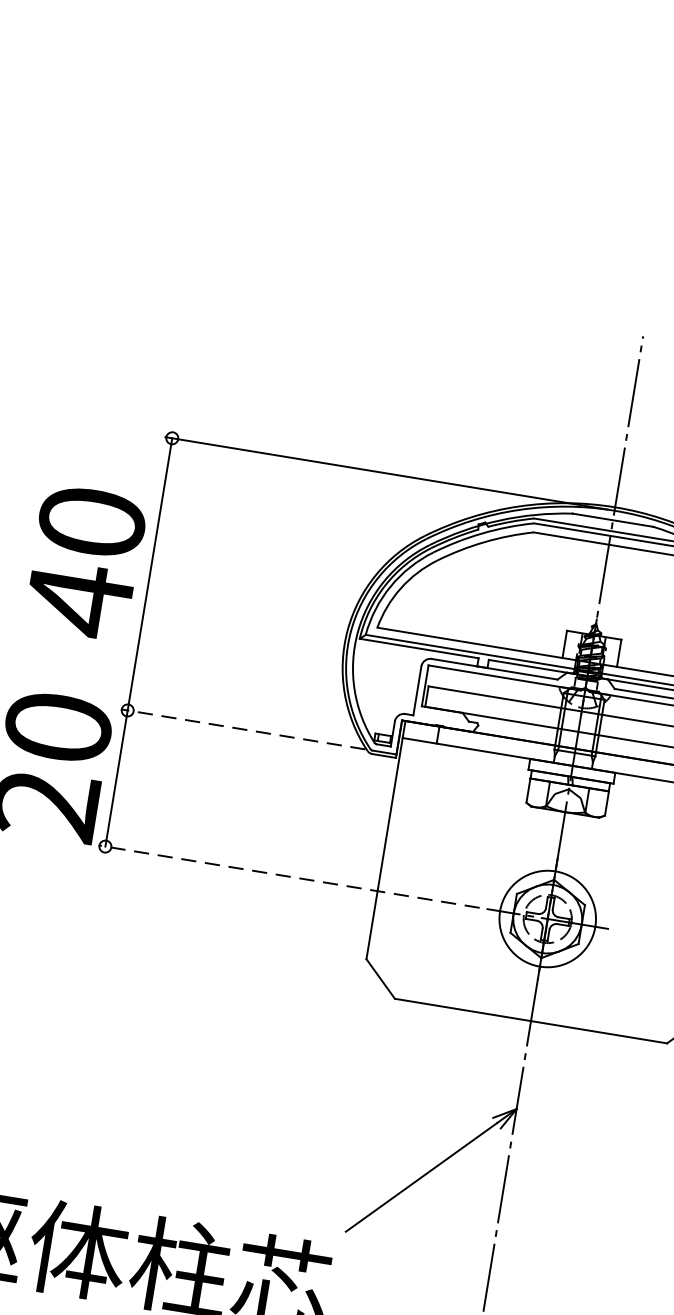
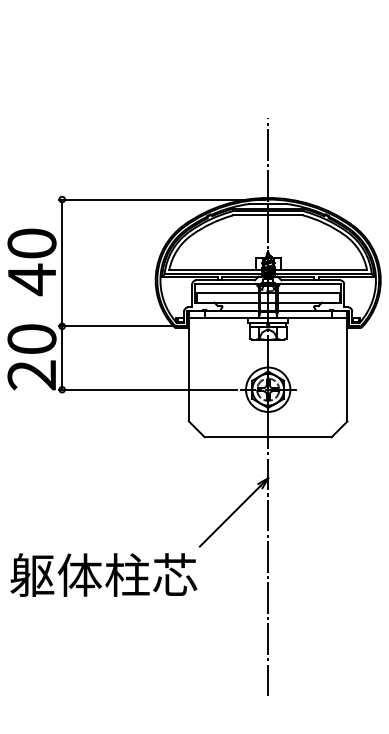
line: (242, 729) -> (115, 326), dashed -> solid
line: (288, 876) -> (147, 389), dashed -> solid

